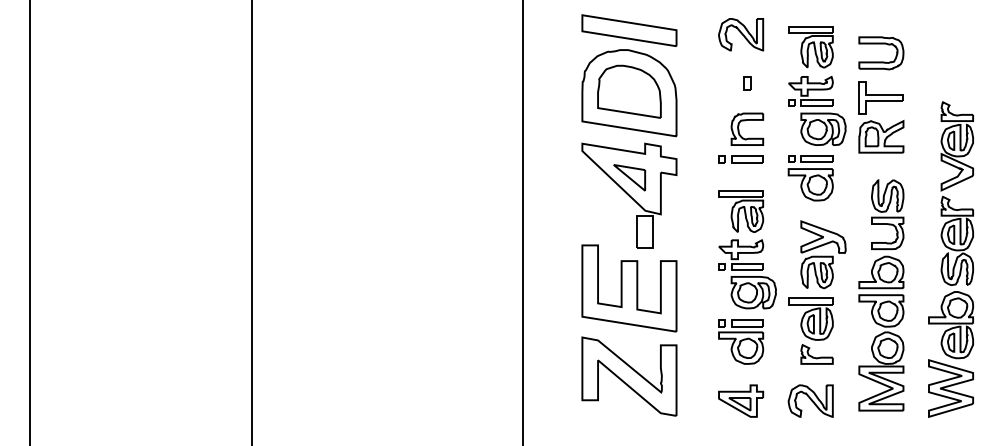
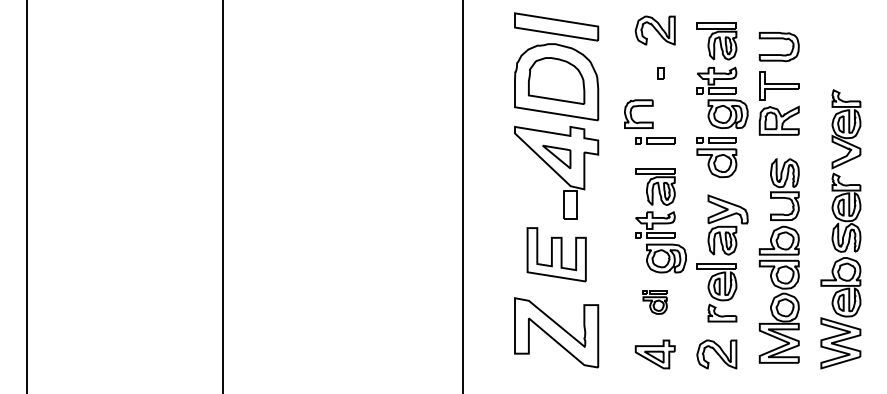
part: (744, 121) -> (636, 107), moved
part: (629, 288) -> (556, 254), size x0.7
part: (740, 342) -> (654, 302), size x0.6

